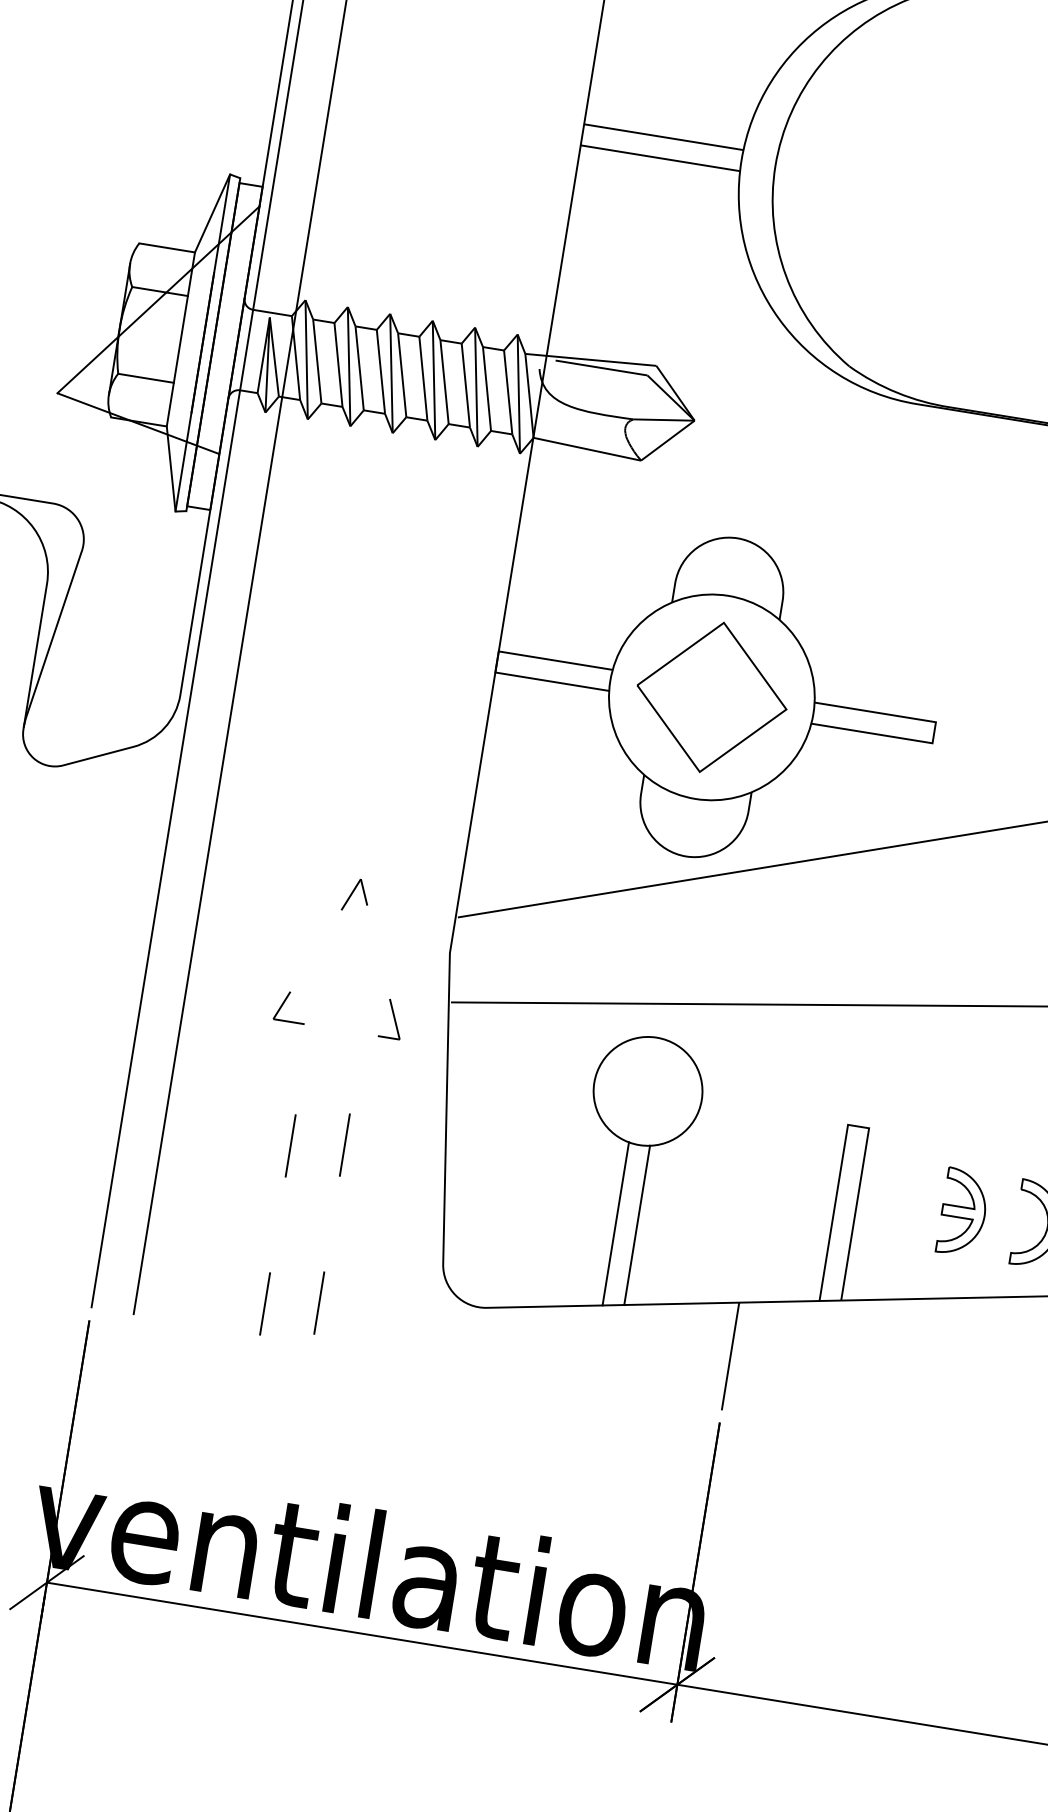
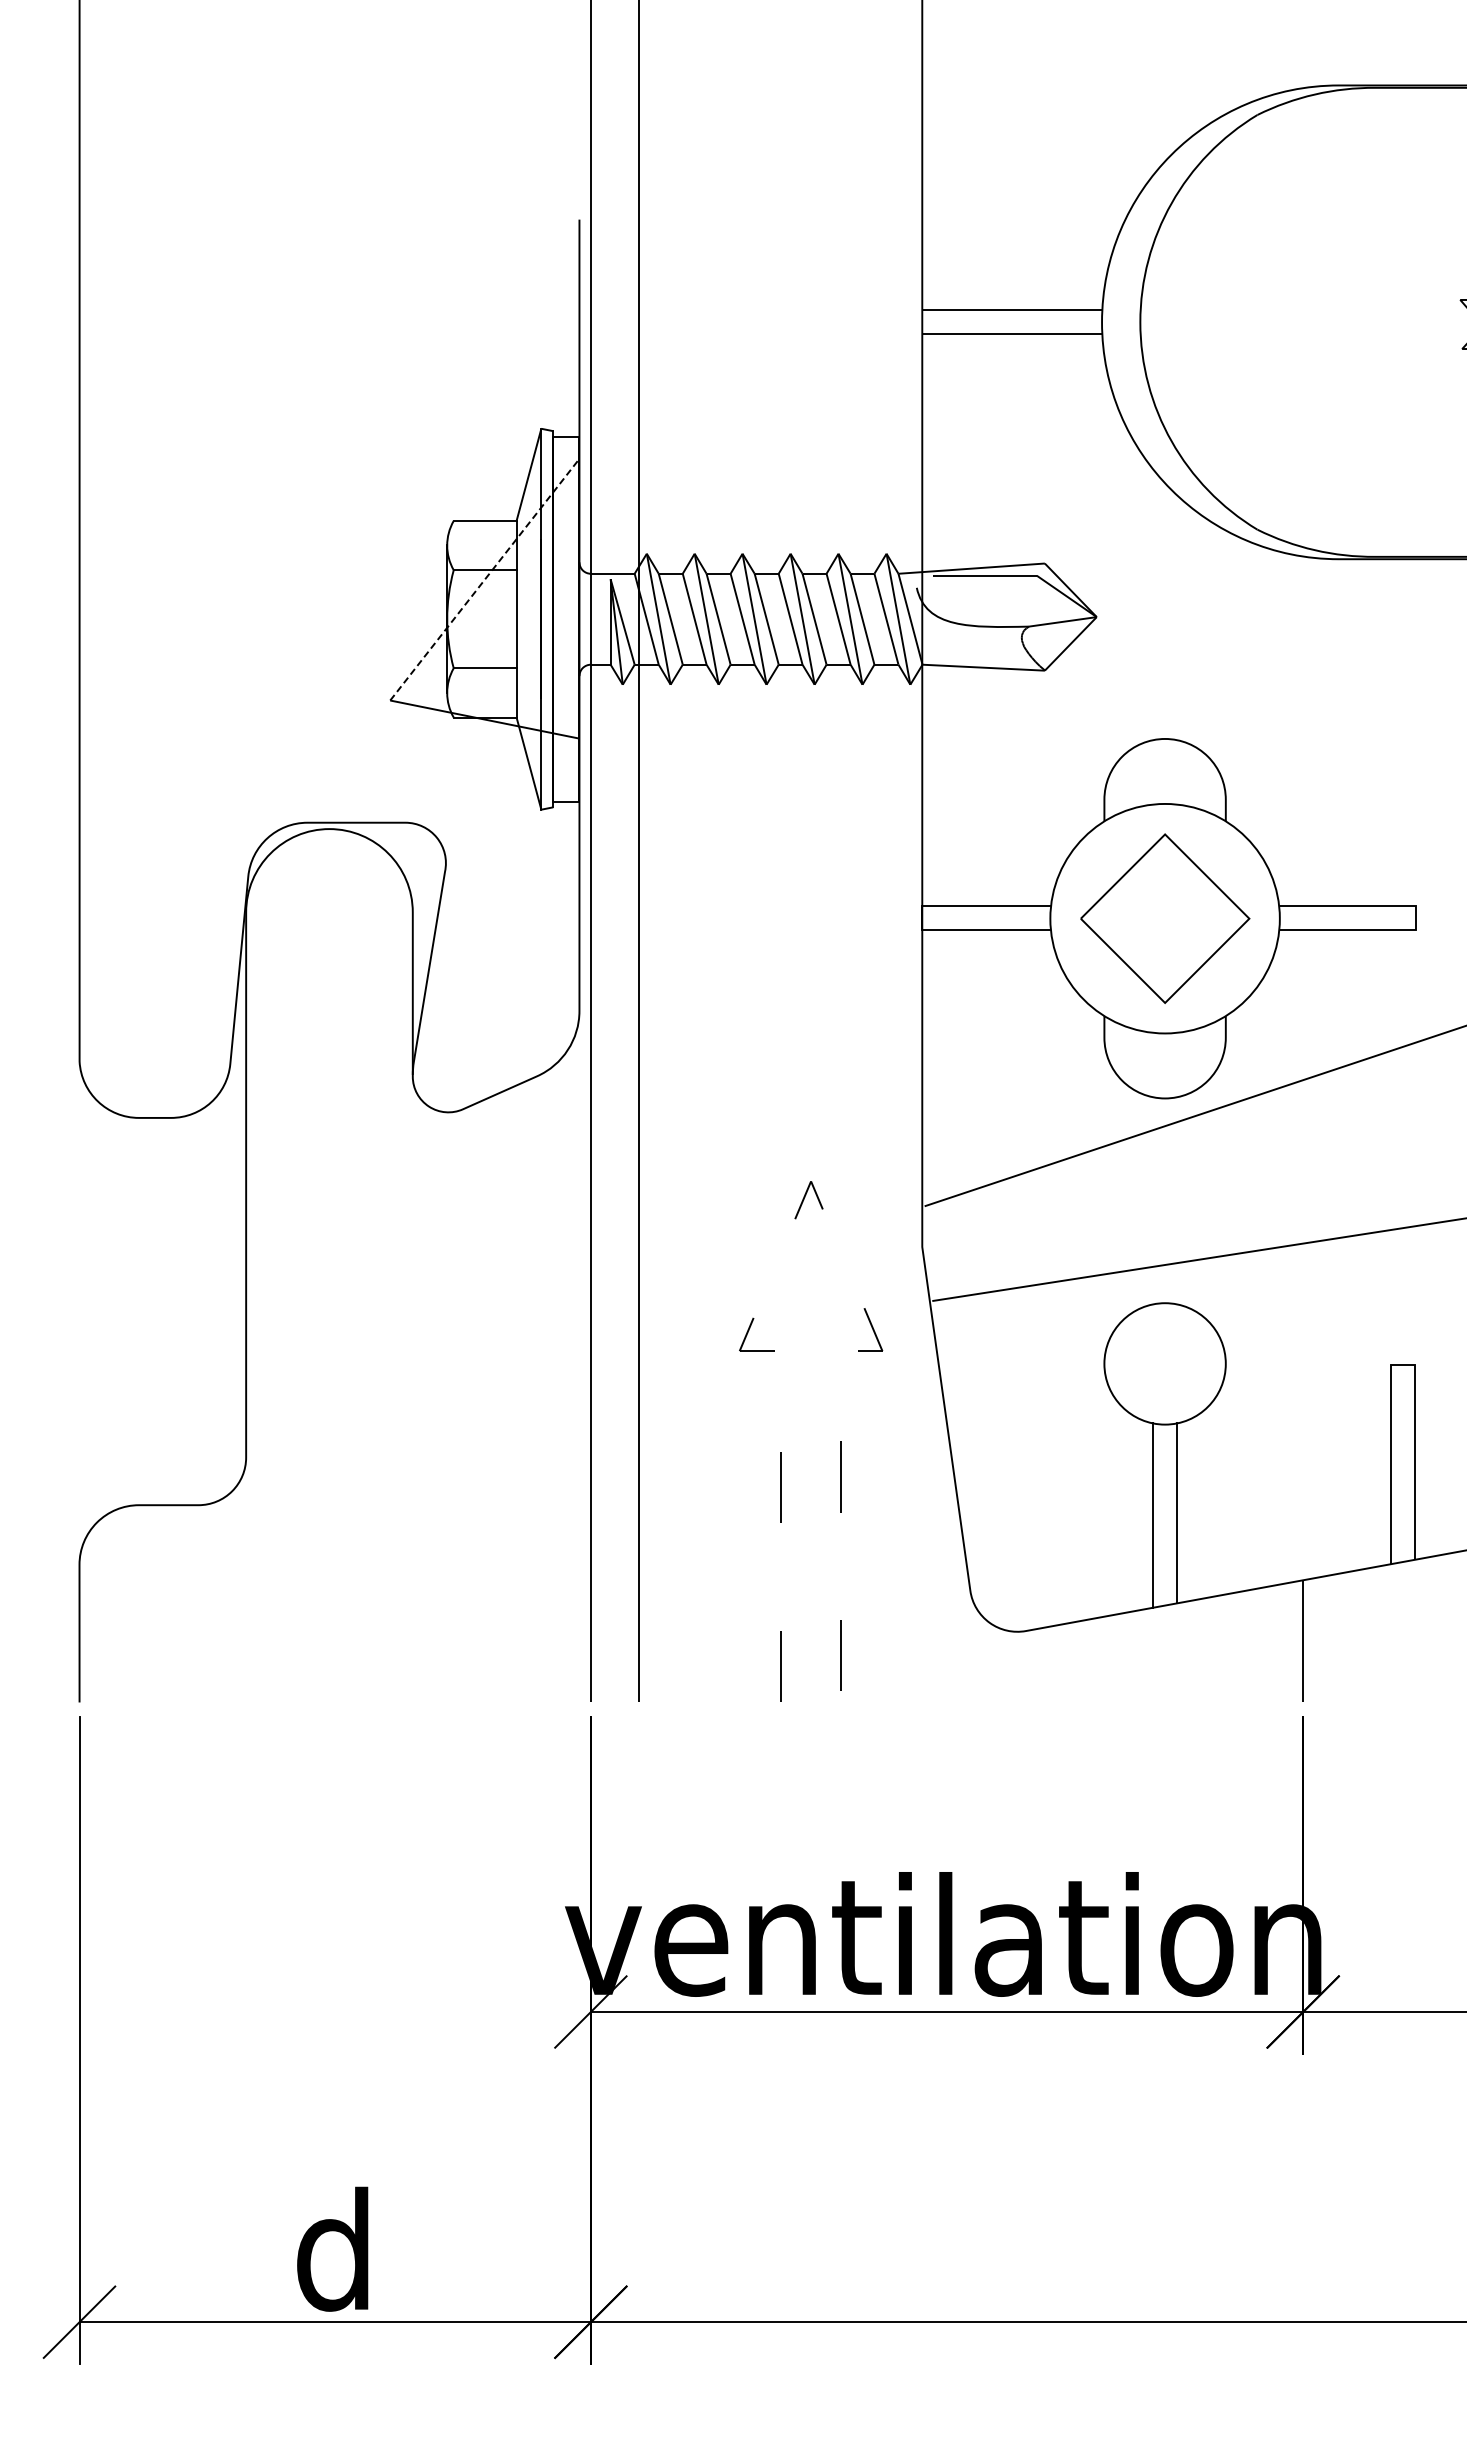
line: (159, 299) -> (485, 579), solid -> dashed

